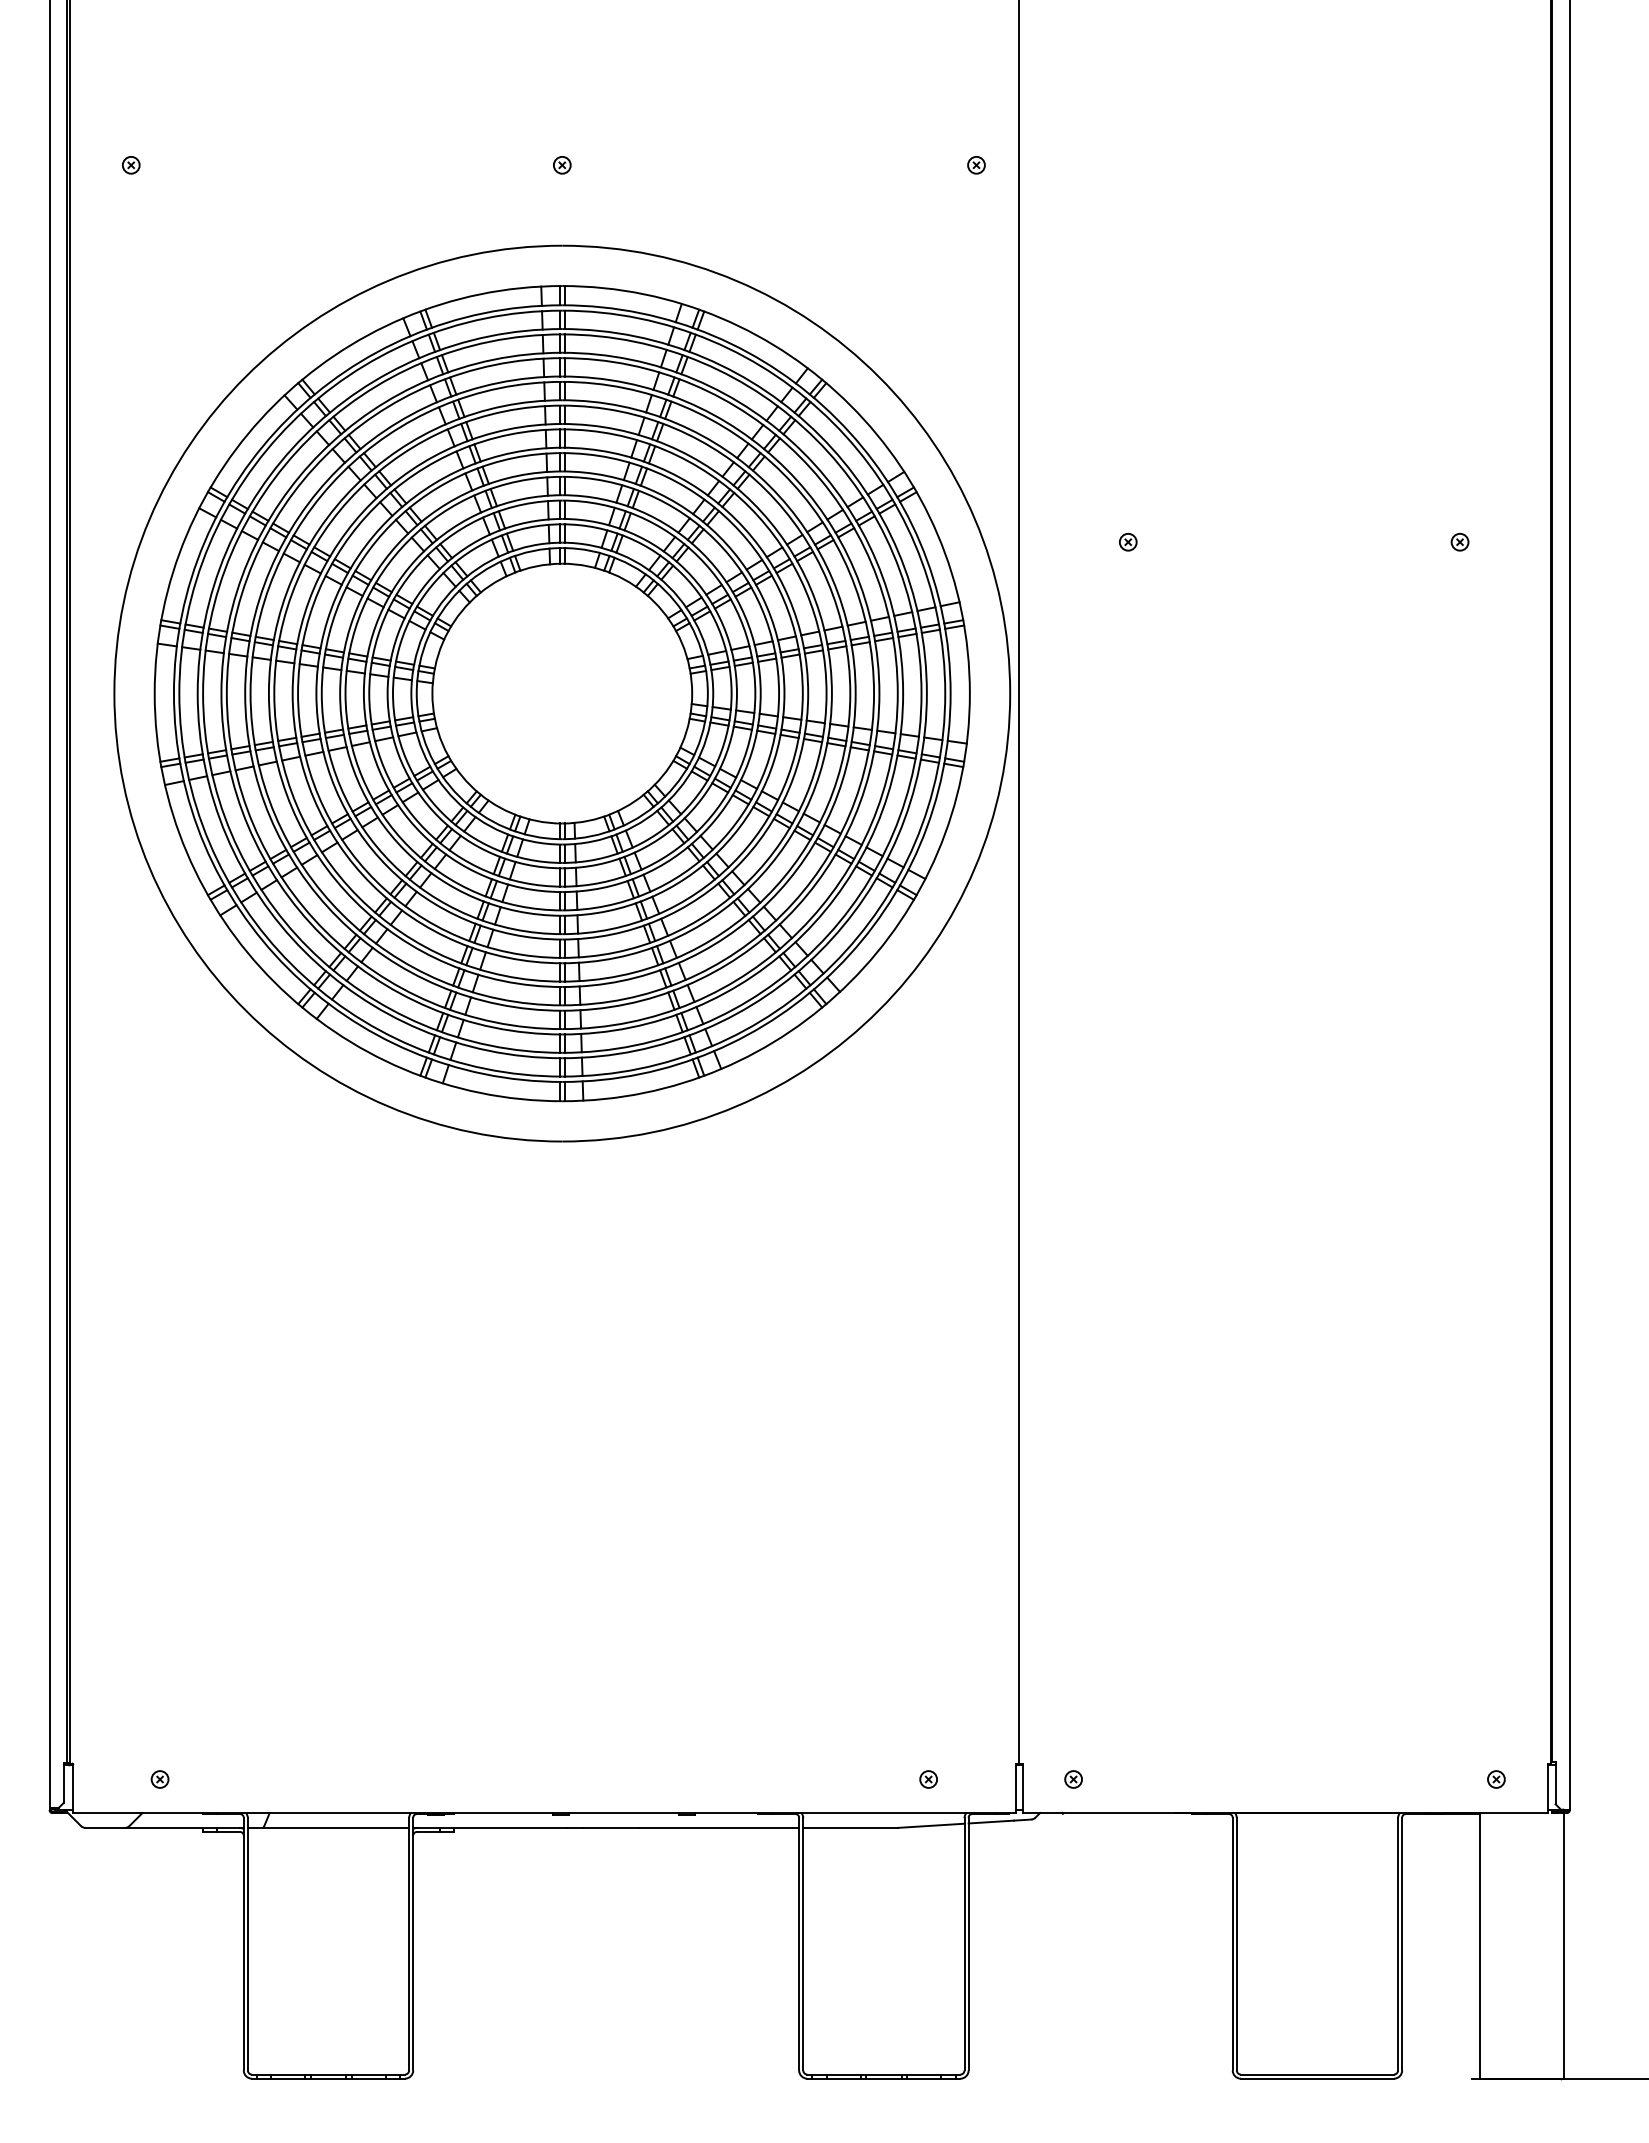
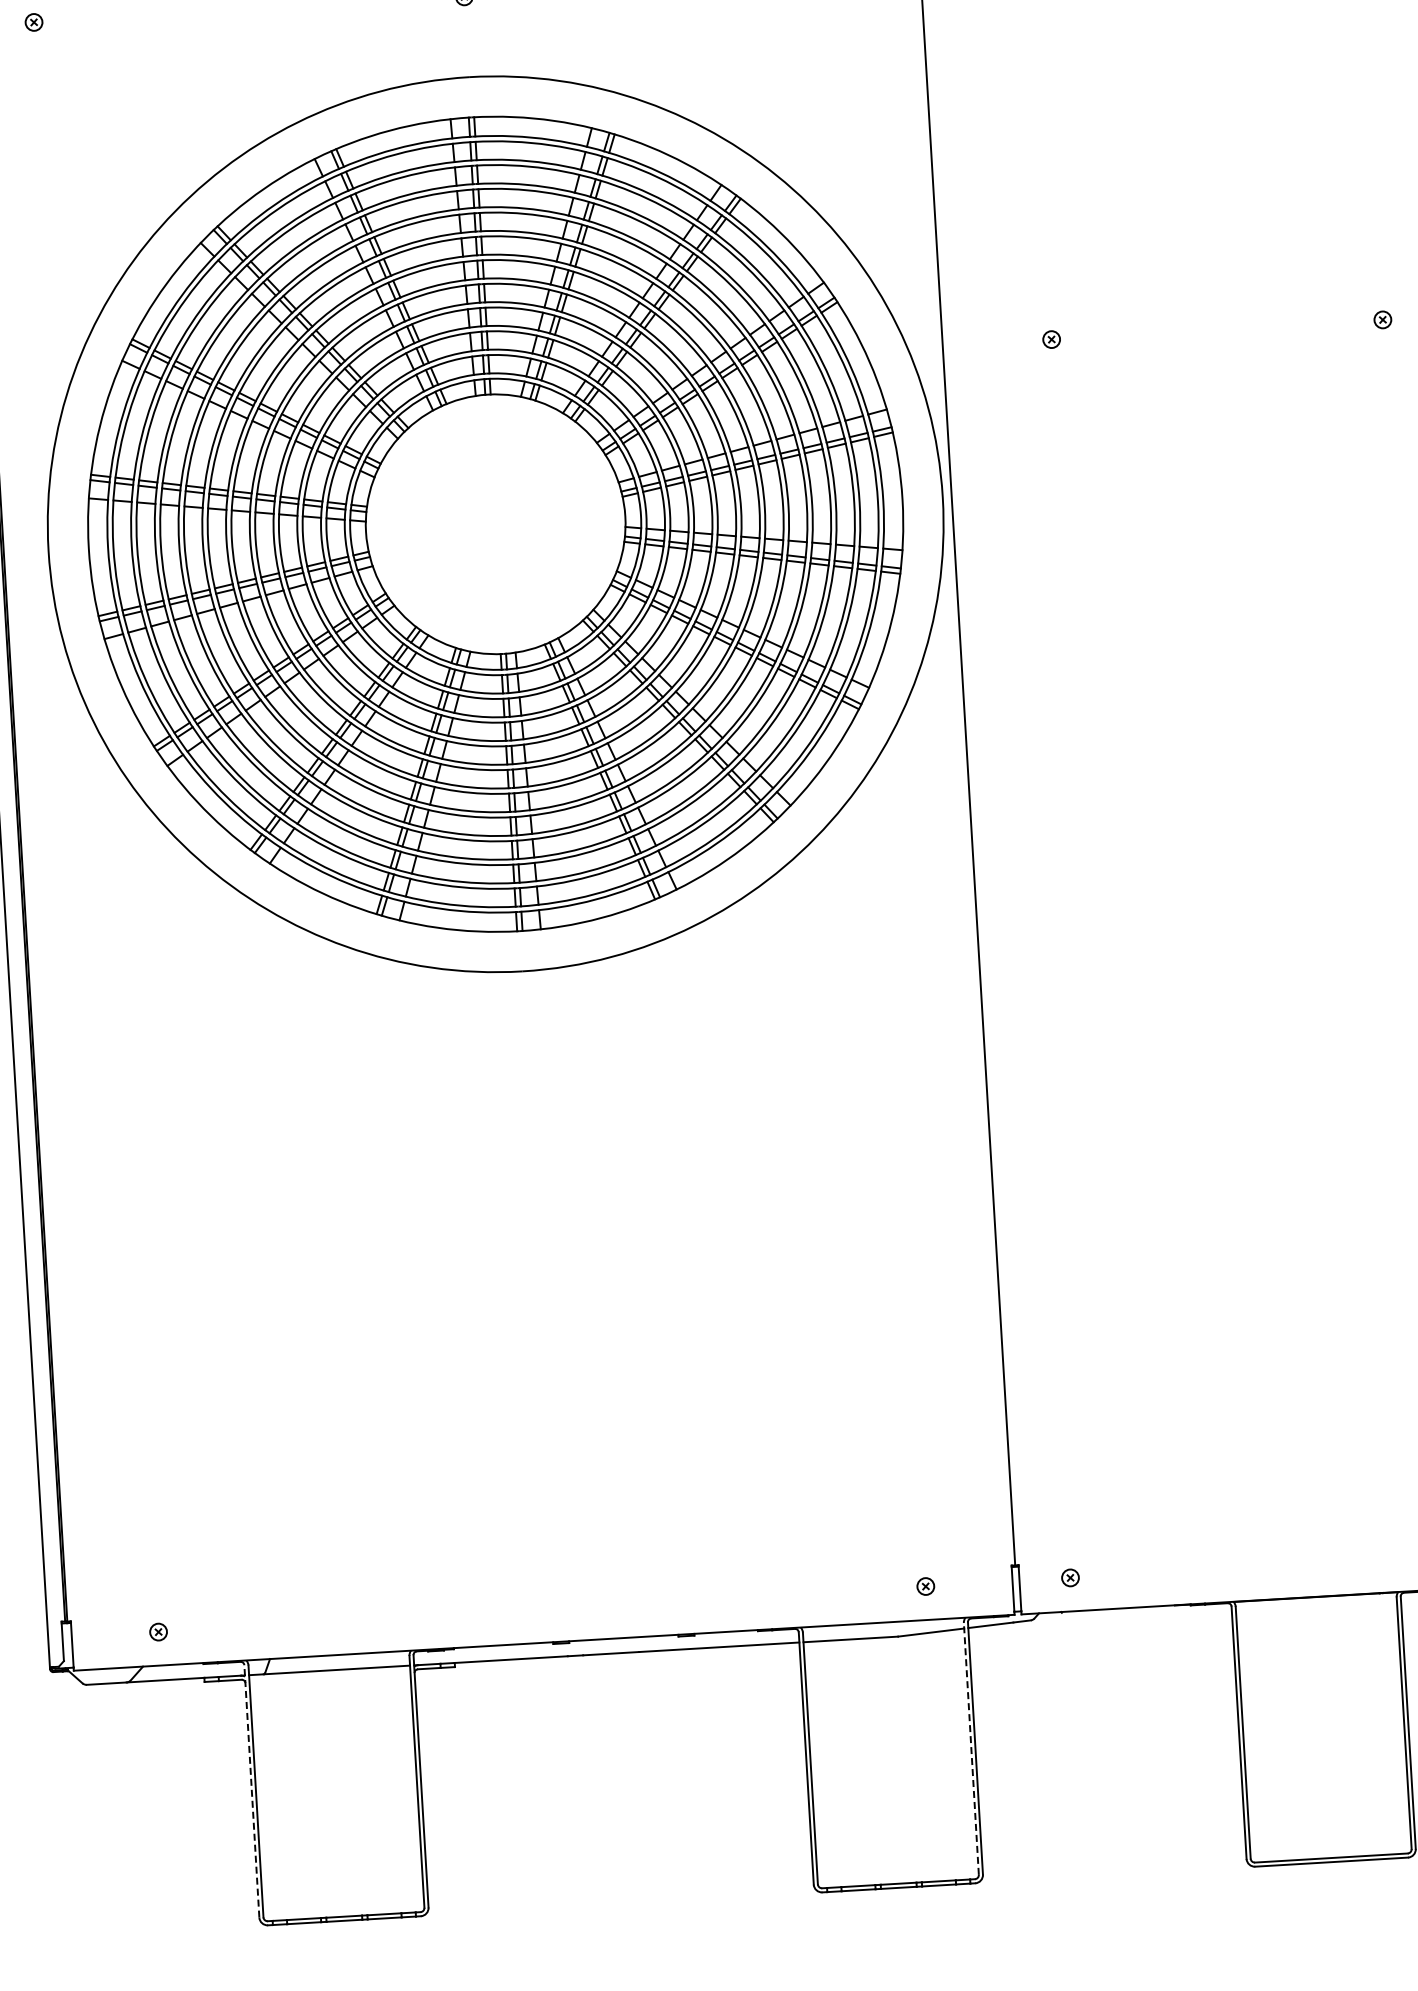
line: (243, 1943) -> (251, 1790), solid -> dashed
line: (964, 1943) -> (971, 1748), solid -> dashed

